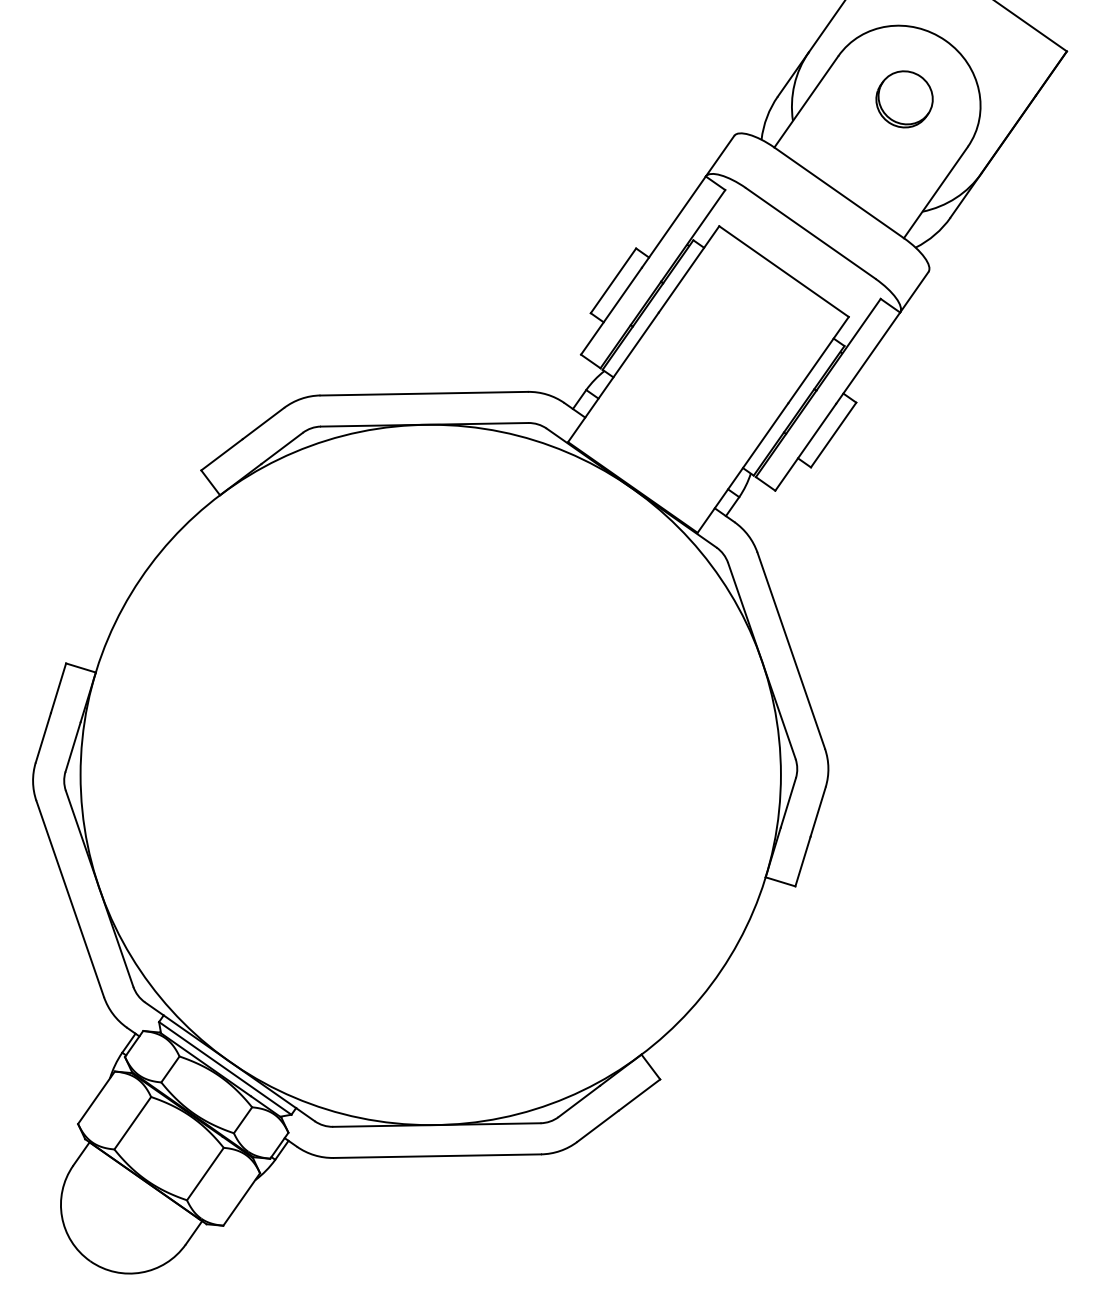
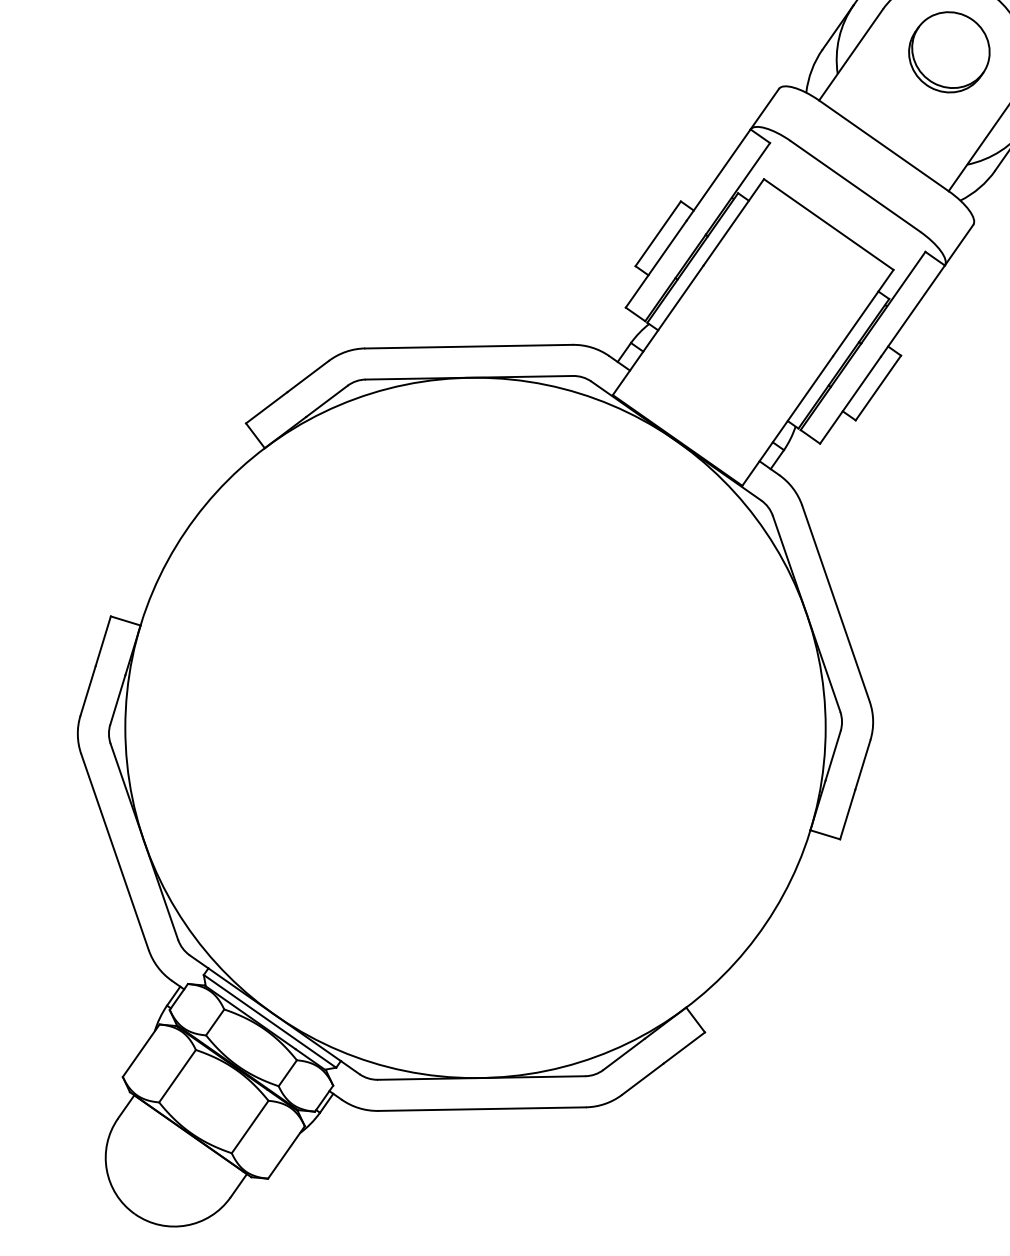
part: (904, 99) -> (949, 52), size x1.43

